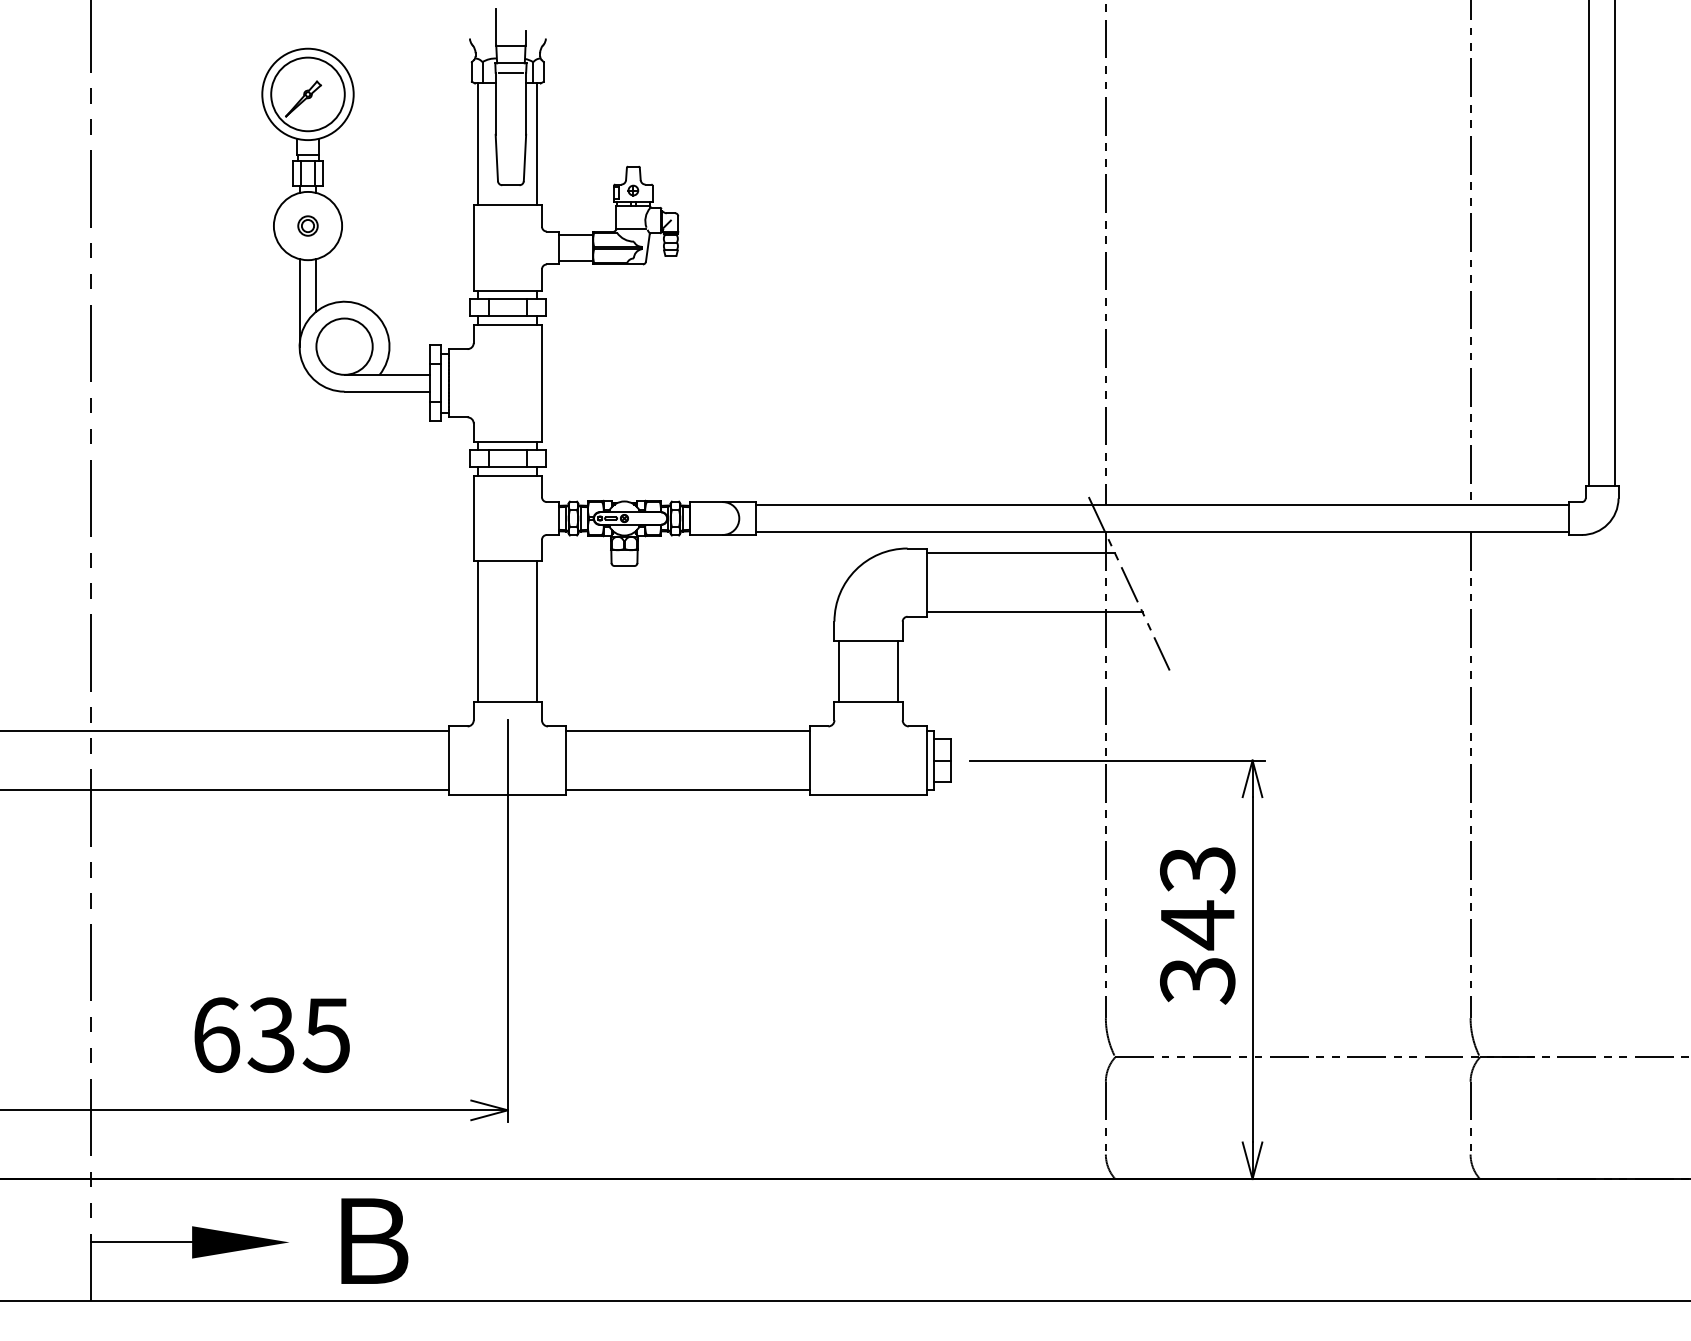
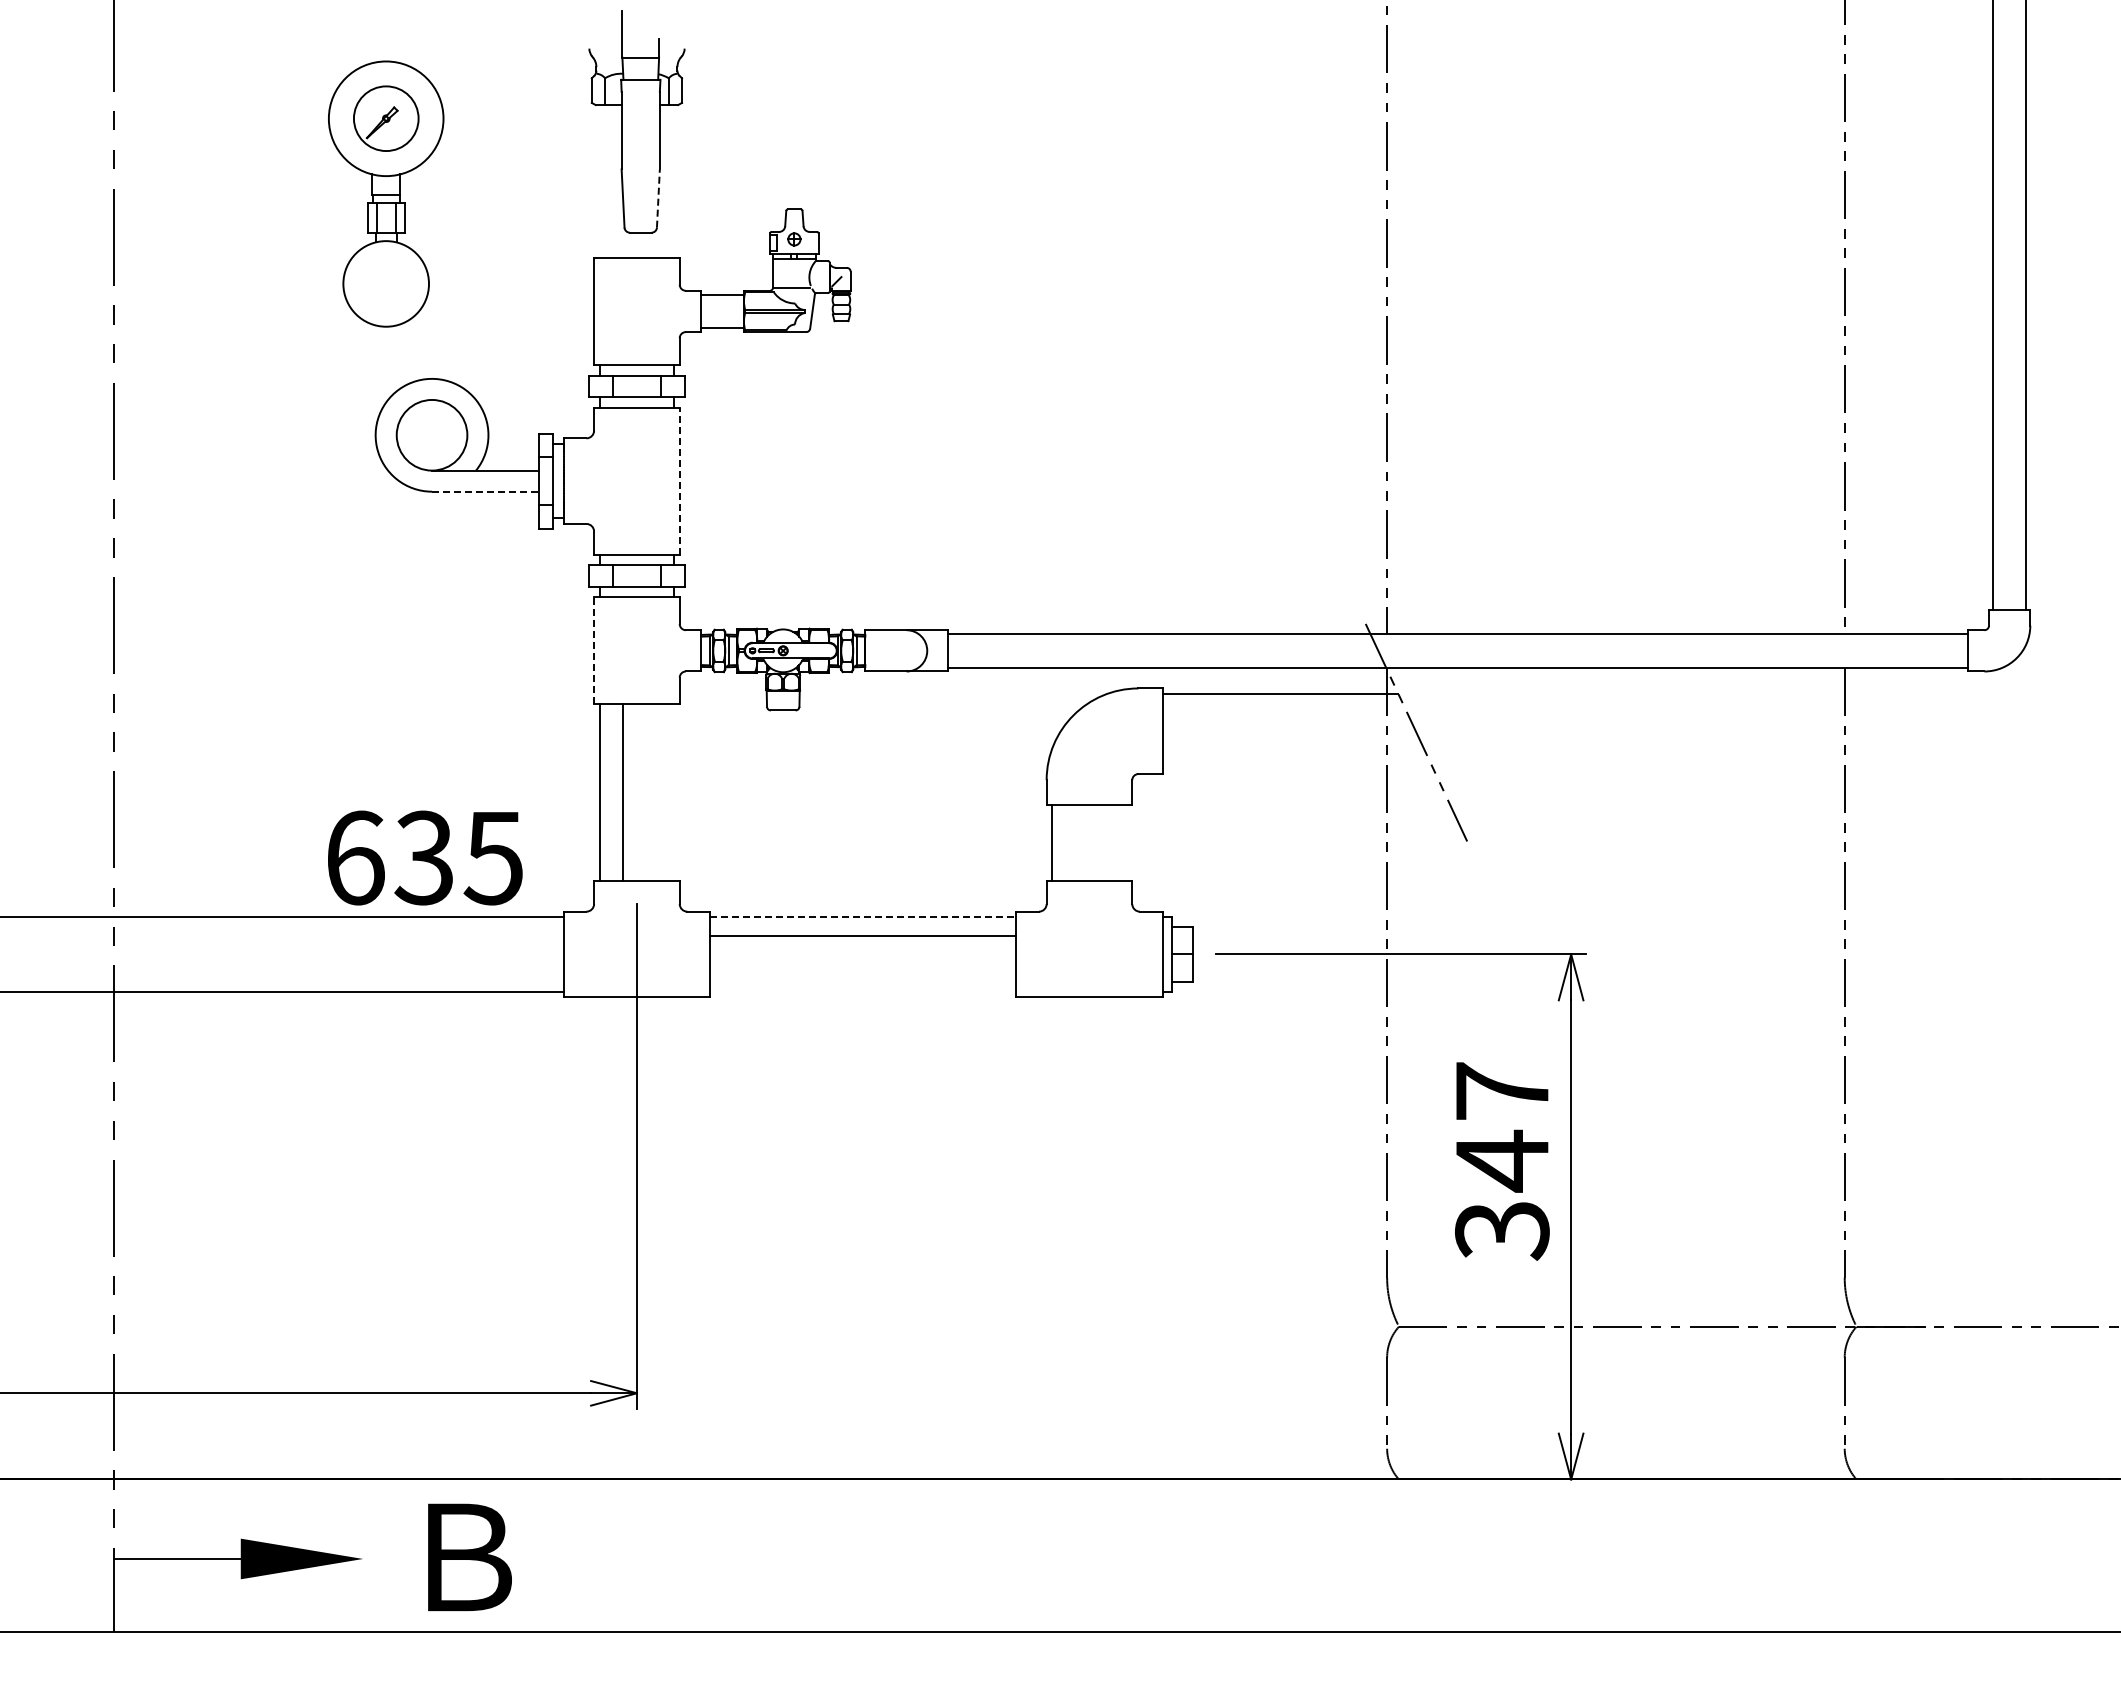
line: (510, 72) -> (640, 91), removed
part: (308, 94) -> (386, 118), size x0.7
line: (478, 144) -> (599, 181), removed
line: (537, 144) -> (674, 181), removed
line: (525, 157) -> (658, 198), solid -> dashed
part: (308, 225) -> (386, 283), removed
line: (316, 285) -> (396, 358), removed
line: (299, 303) -> (375, 380), removed
line: (541, 382) -> (679, 480), solid -> dashed
line: (387, 391) -> (485, 491), solid -> dashed
line: (474, 518) -> (594, 650), solid -> dashed
line: (1034, 612) -> (1297, 768), removed
line: (537, 631) -> (623, 792), moved
line: (898, 671) -> (1126, 842), removed
line: (688, 731) -> (863, 917), solid -> dashed
line: (688, 790) -> (863, 935), moved
text: (1197, 869) -> (1502, 1091), 343 -> 347
text: (272, 1034) -> (425, 857), moved

